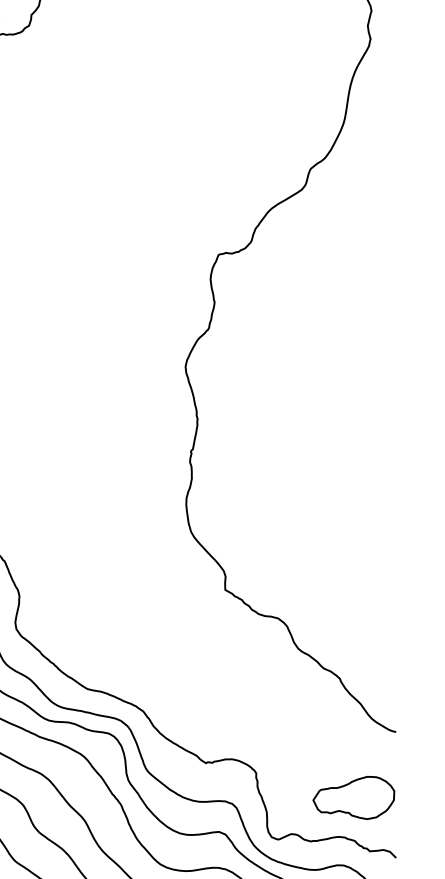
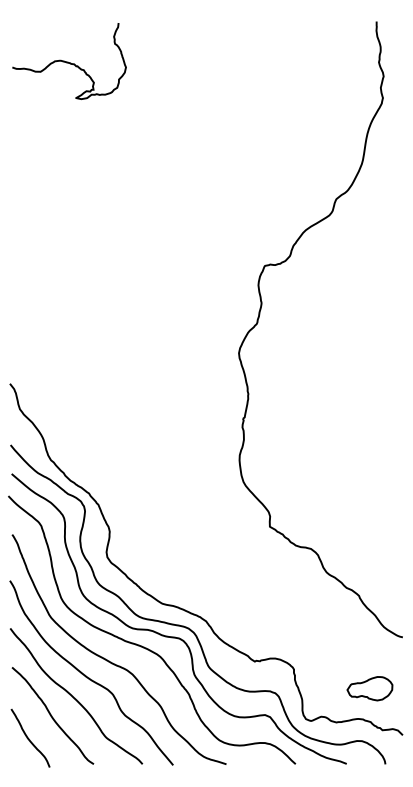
part: (353, 797) -> (369, 688), size x0.71

